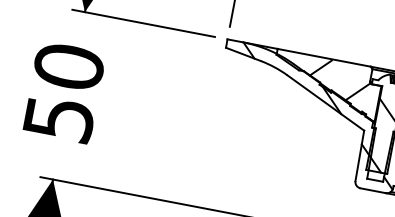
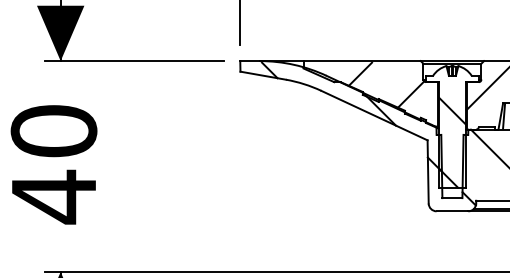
text: (59, 118) -> (54, 196), 50 -> 40

